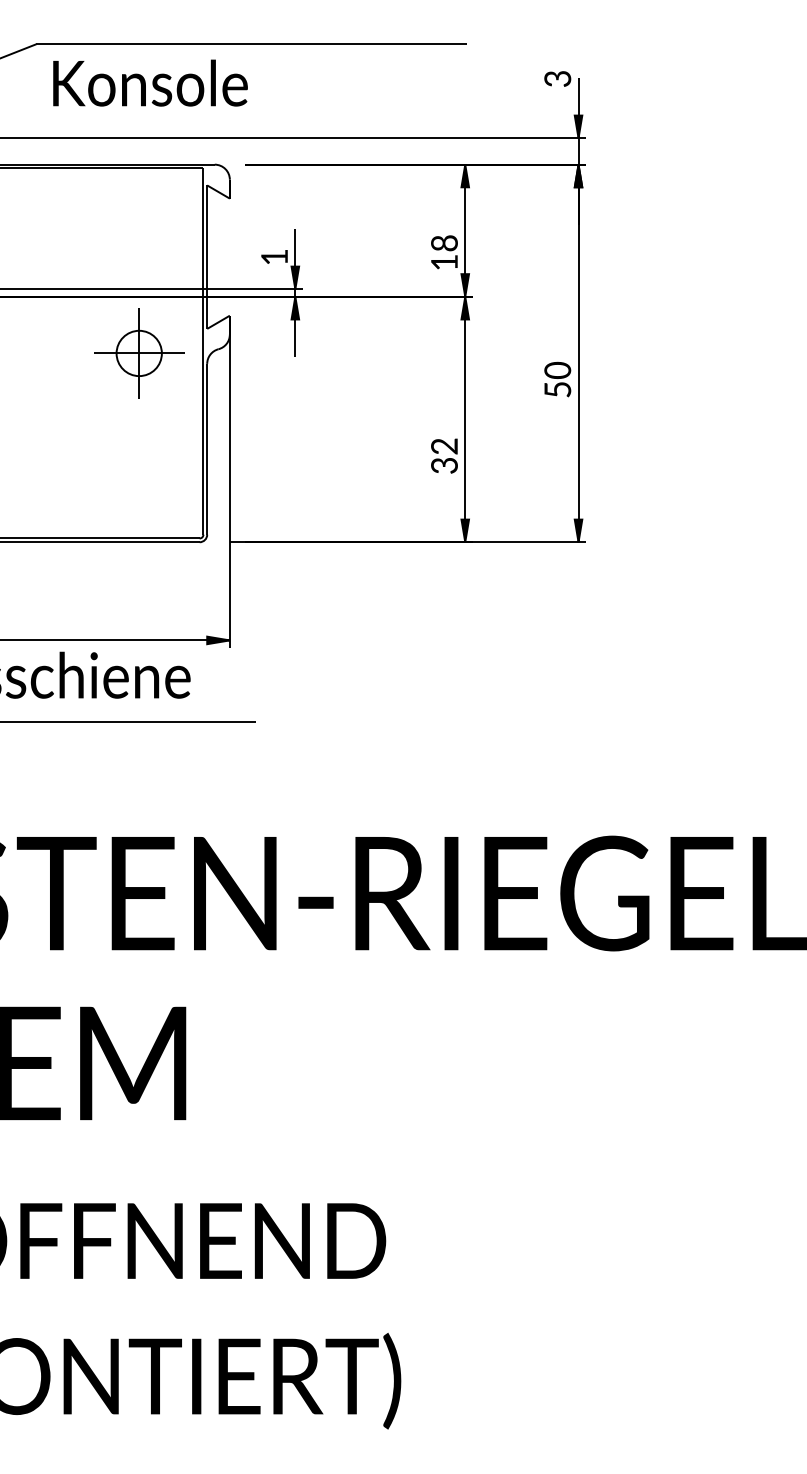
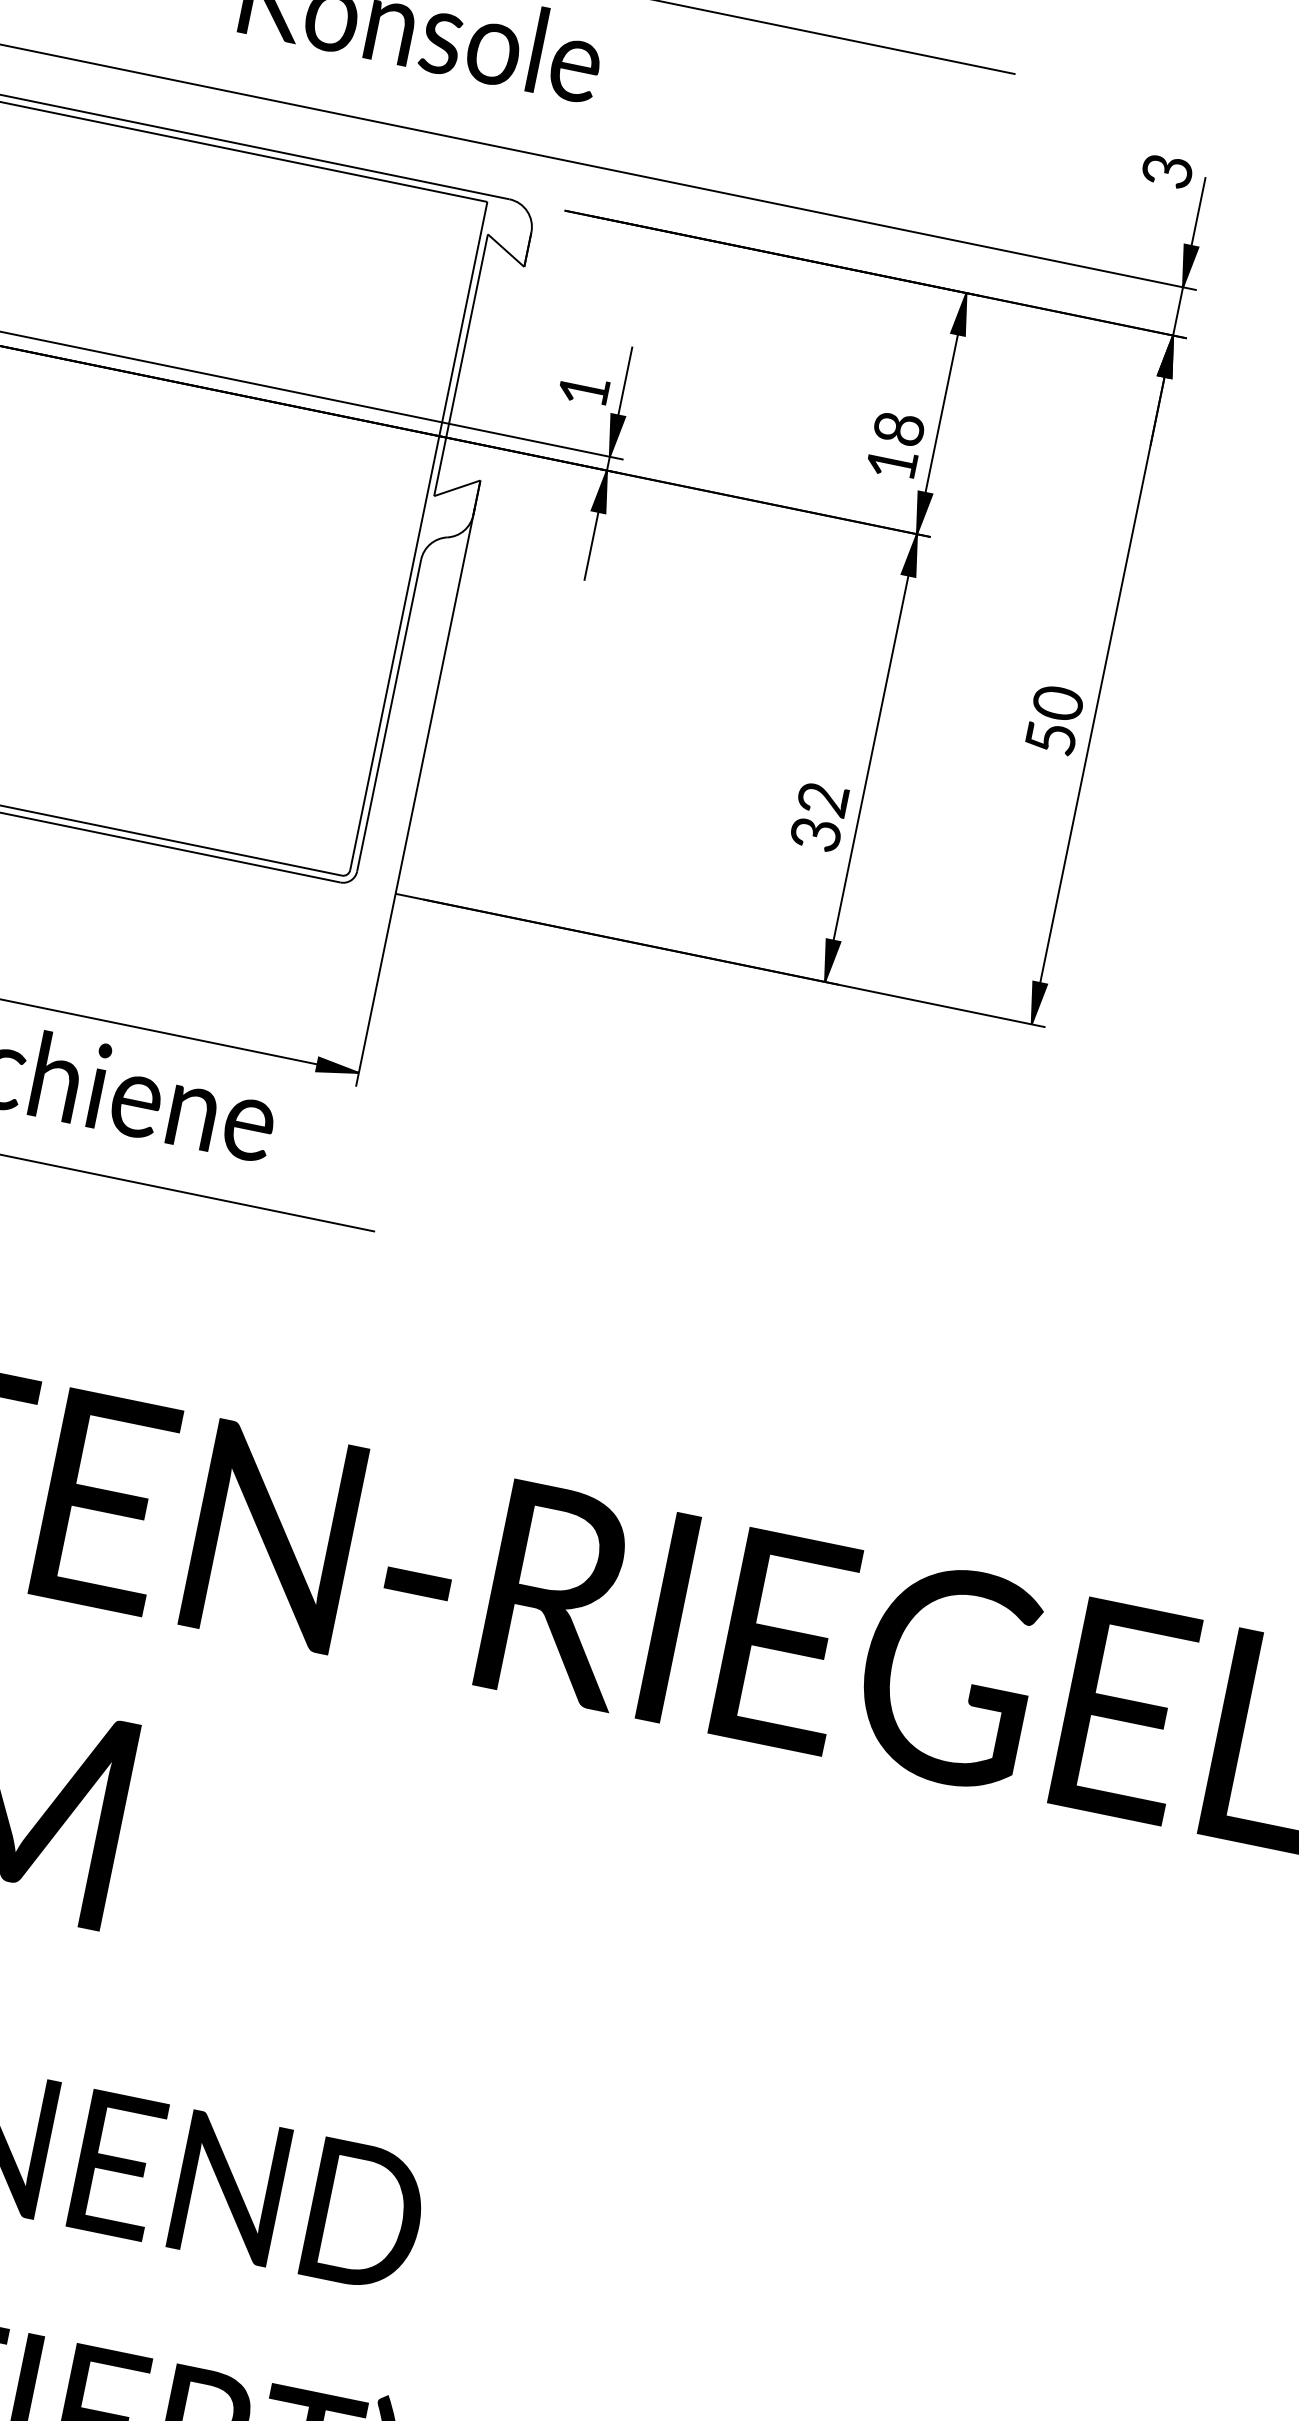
part: (139, 353) -> (301, 515), removed

